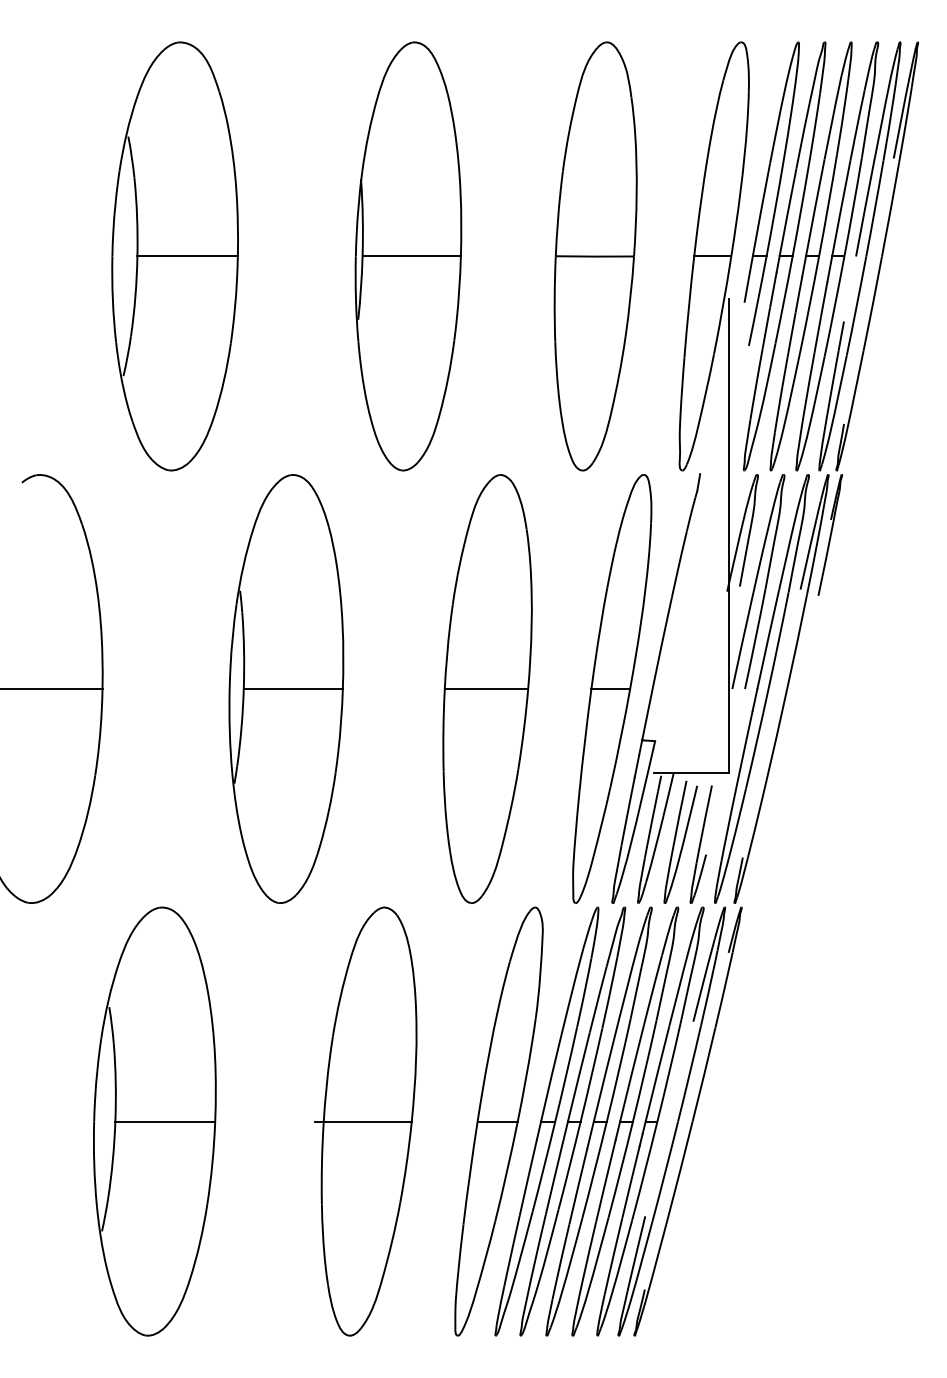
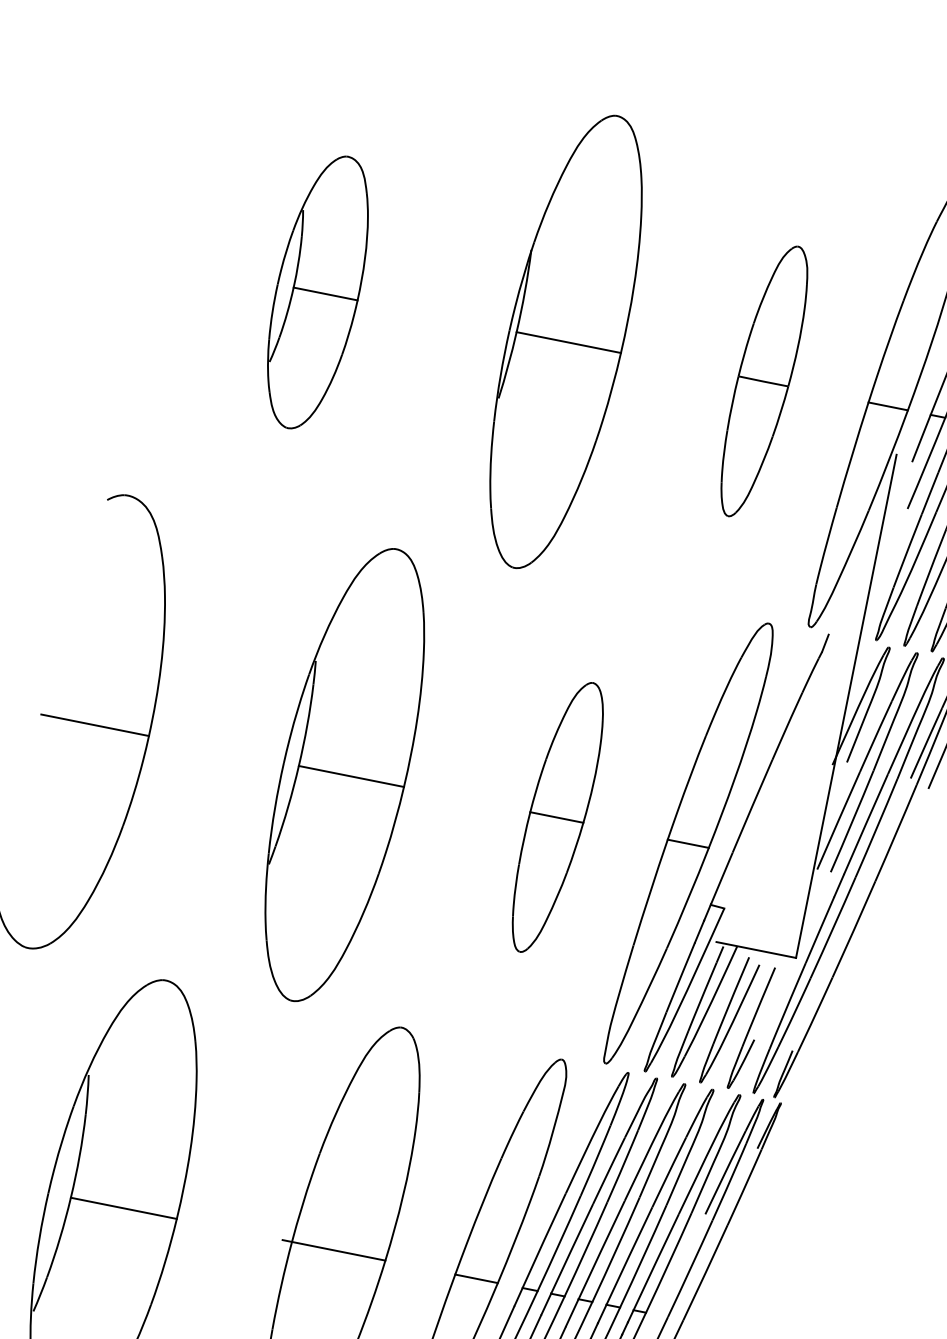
part: (174, 256) -> (317, 292), size x0.6
part: (595, 256) -> (763, 381), size x0.6
part: (487, 688) -> (557, 817), size x0.6

